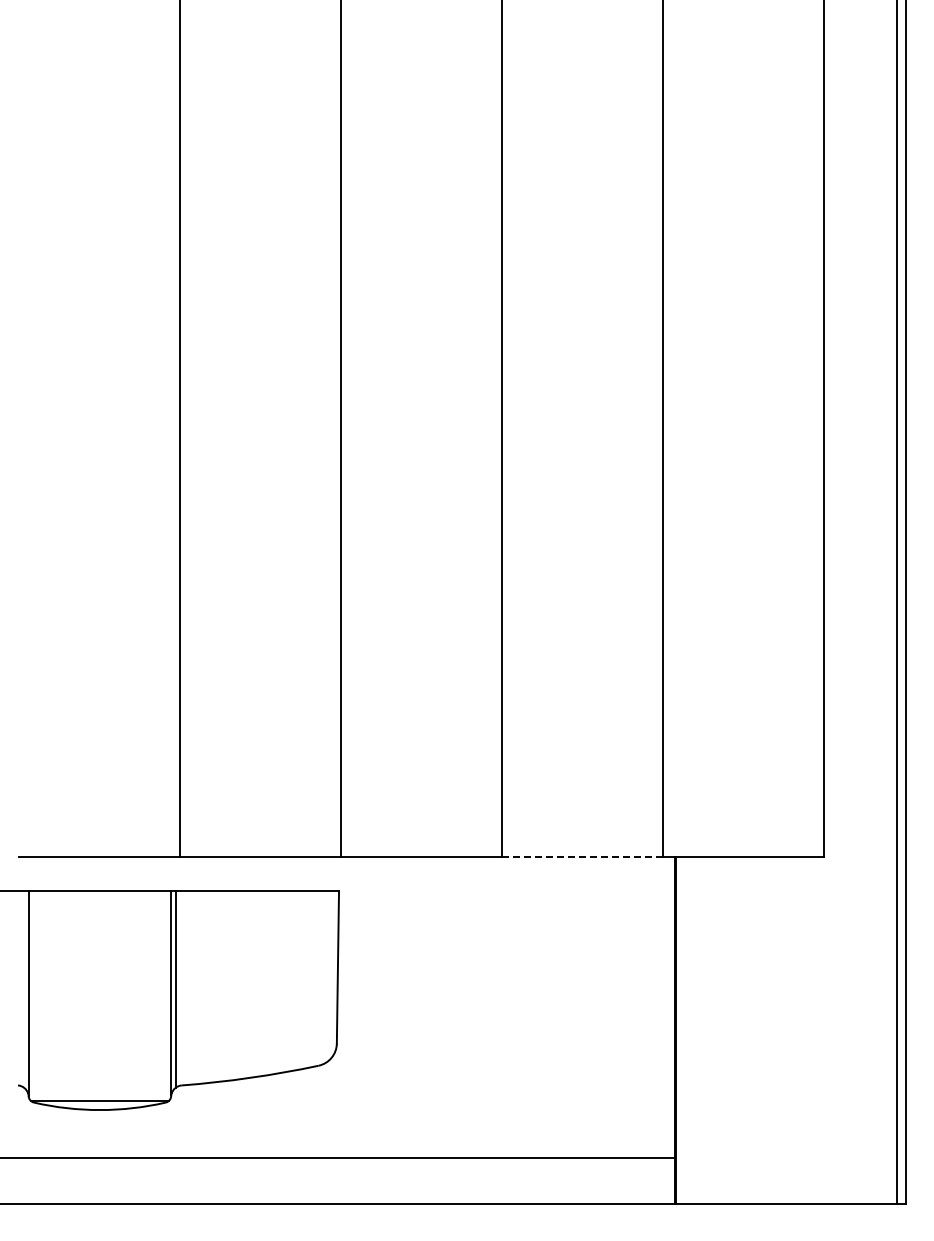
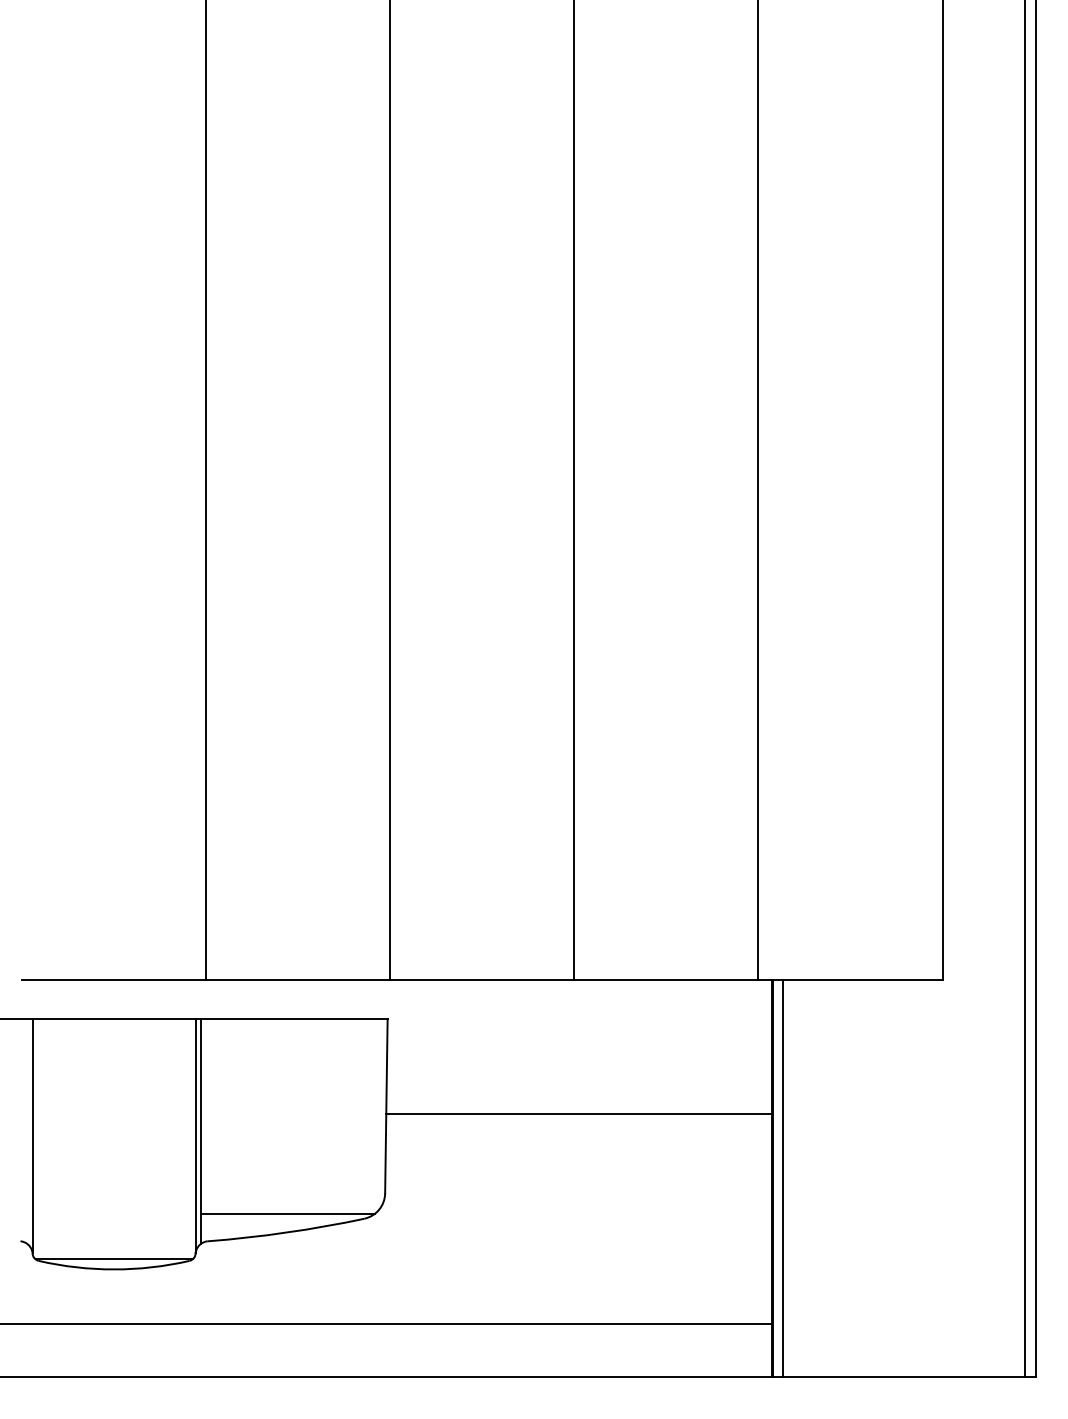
line: (583, 856) -> (667, 979), dashed -> solid
line: (505, 973) -> (578, 1113), added
line: (685, 1029) -> (783, 1177), added
line: (251, 1061) -> (287, 1213), added

